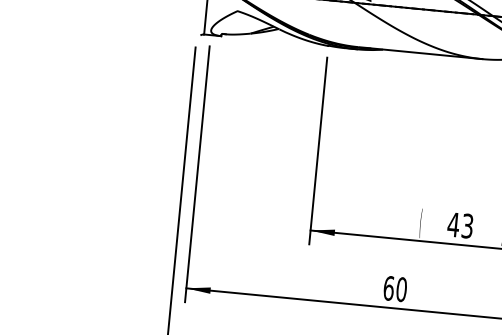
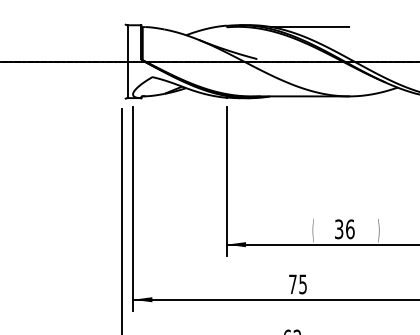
text: (460, 225) -> (344, 229), 43 -> 36
text: (395, 289) -> (298, 284), 60 -> 75

